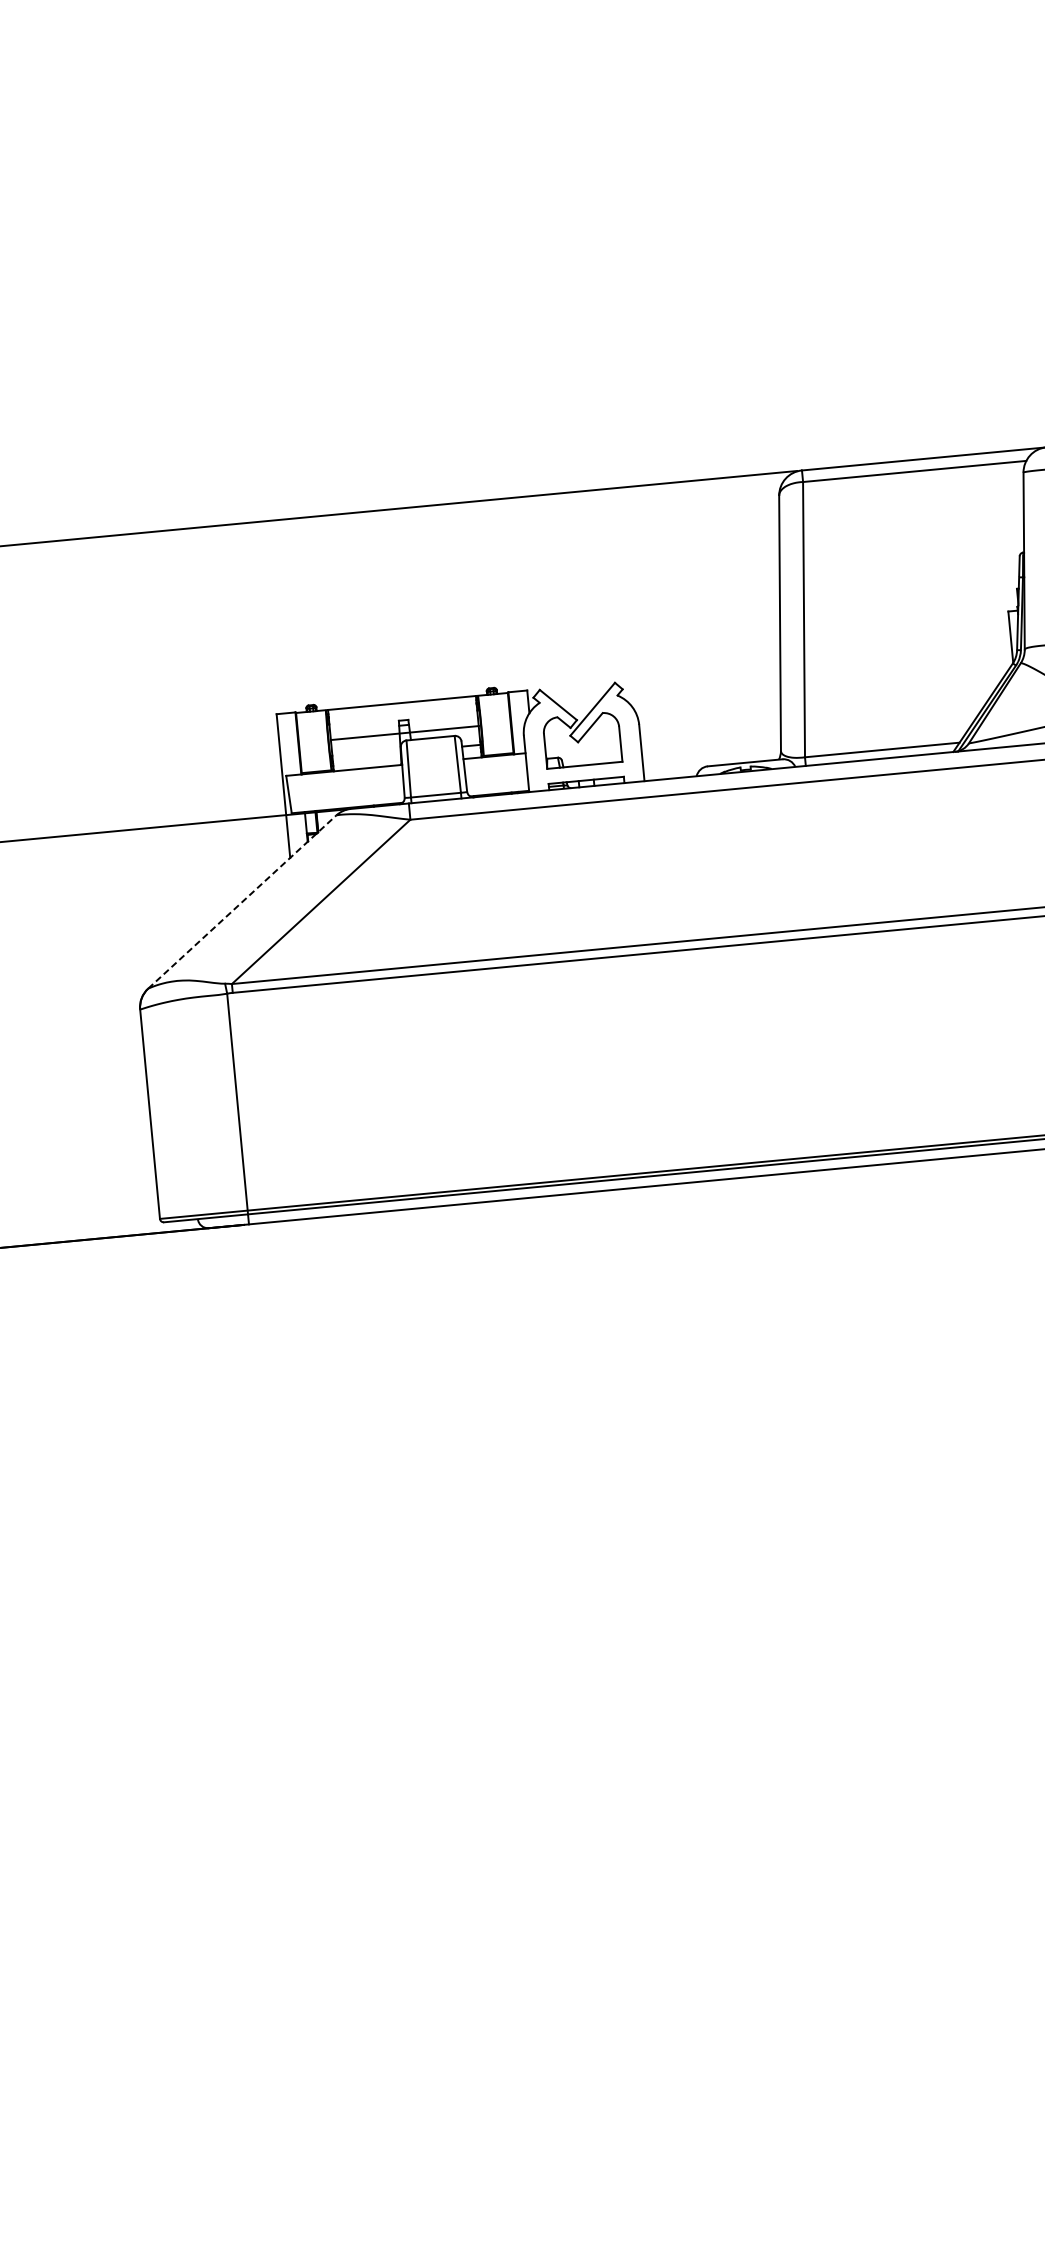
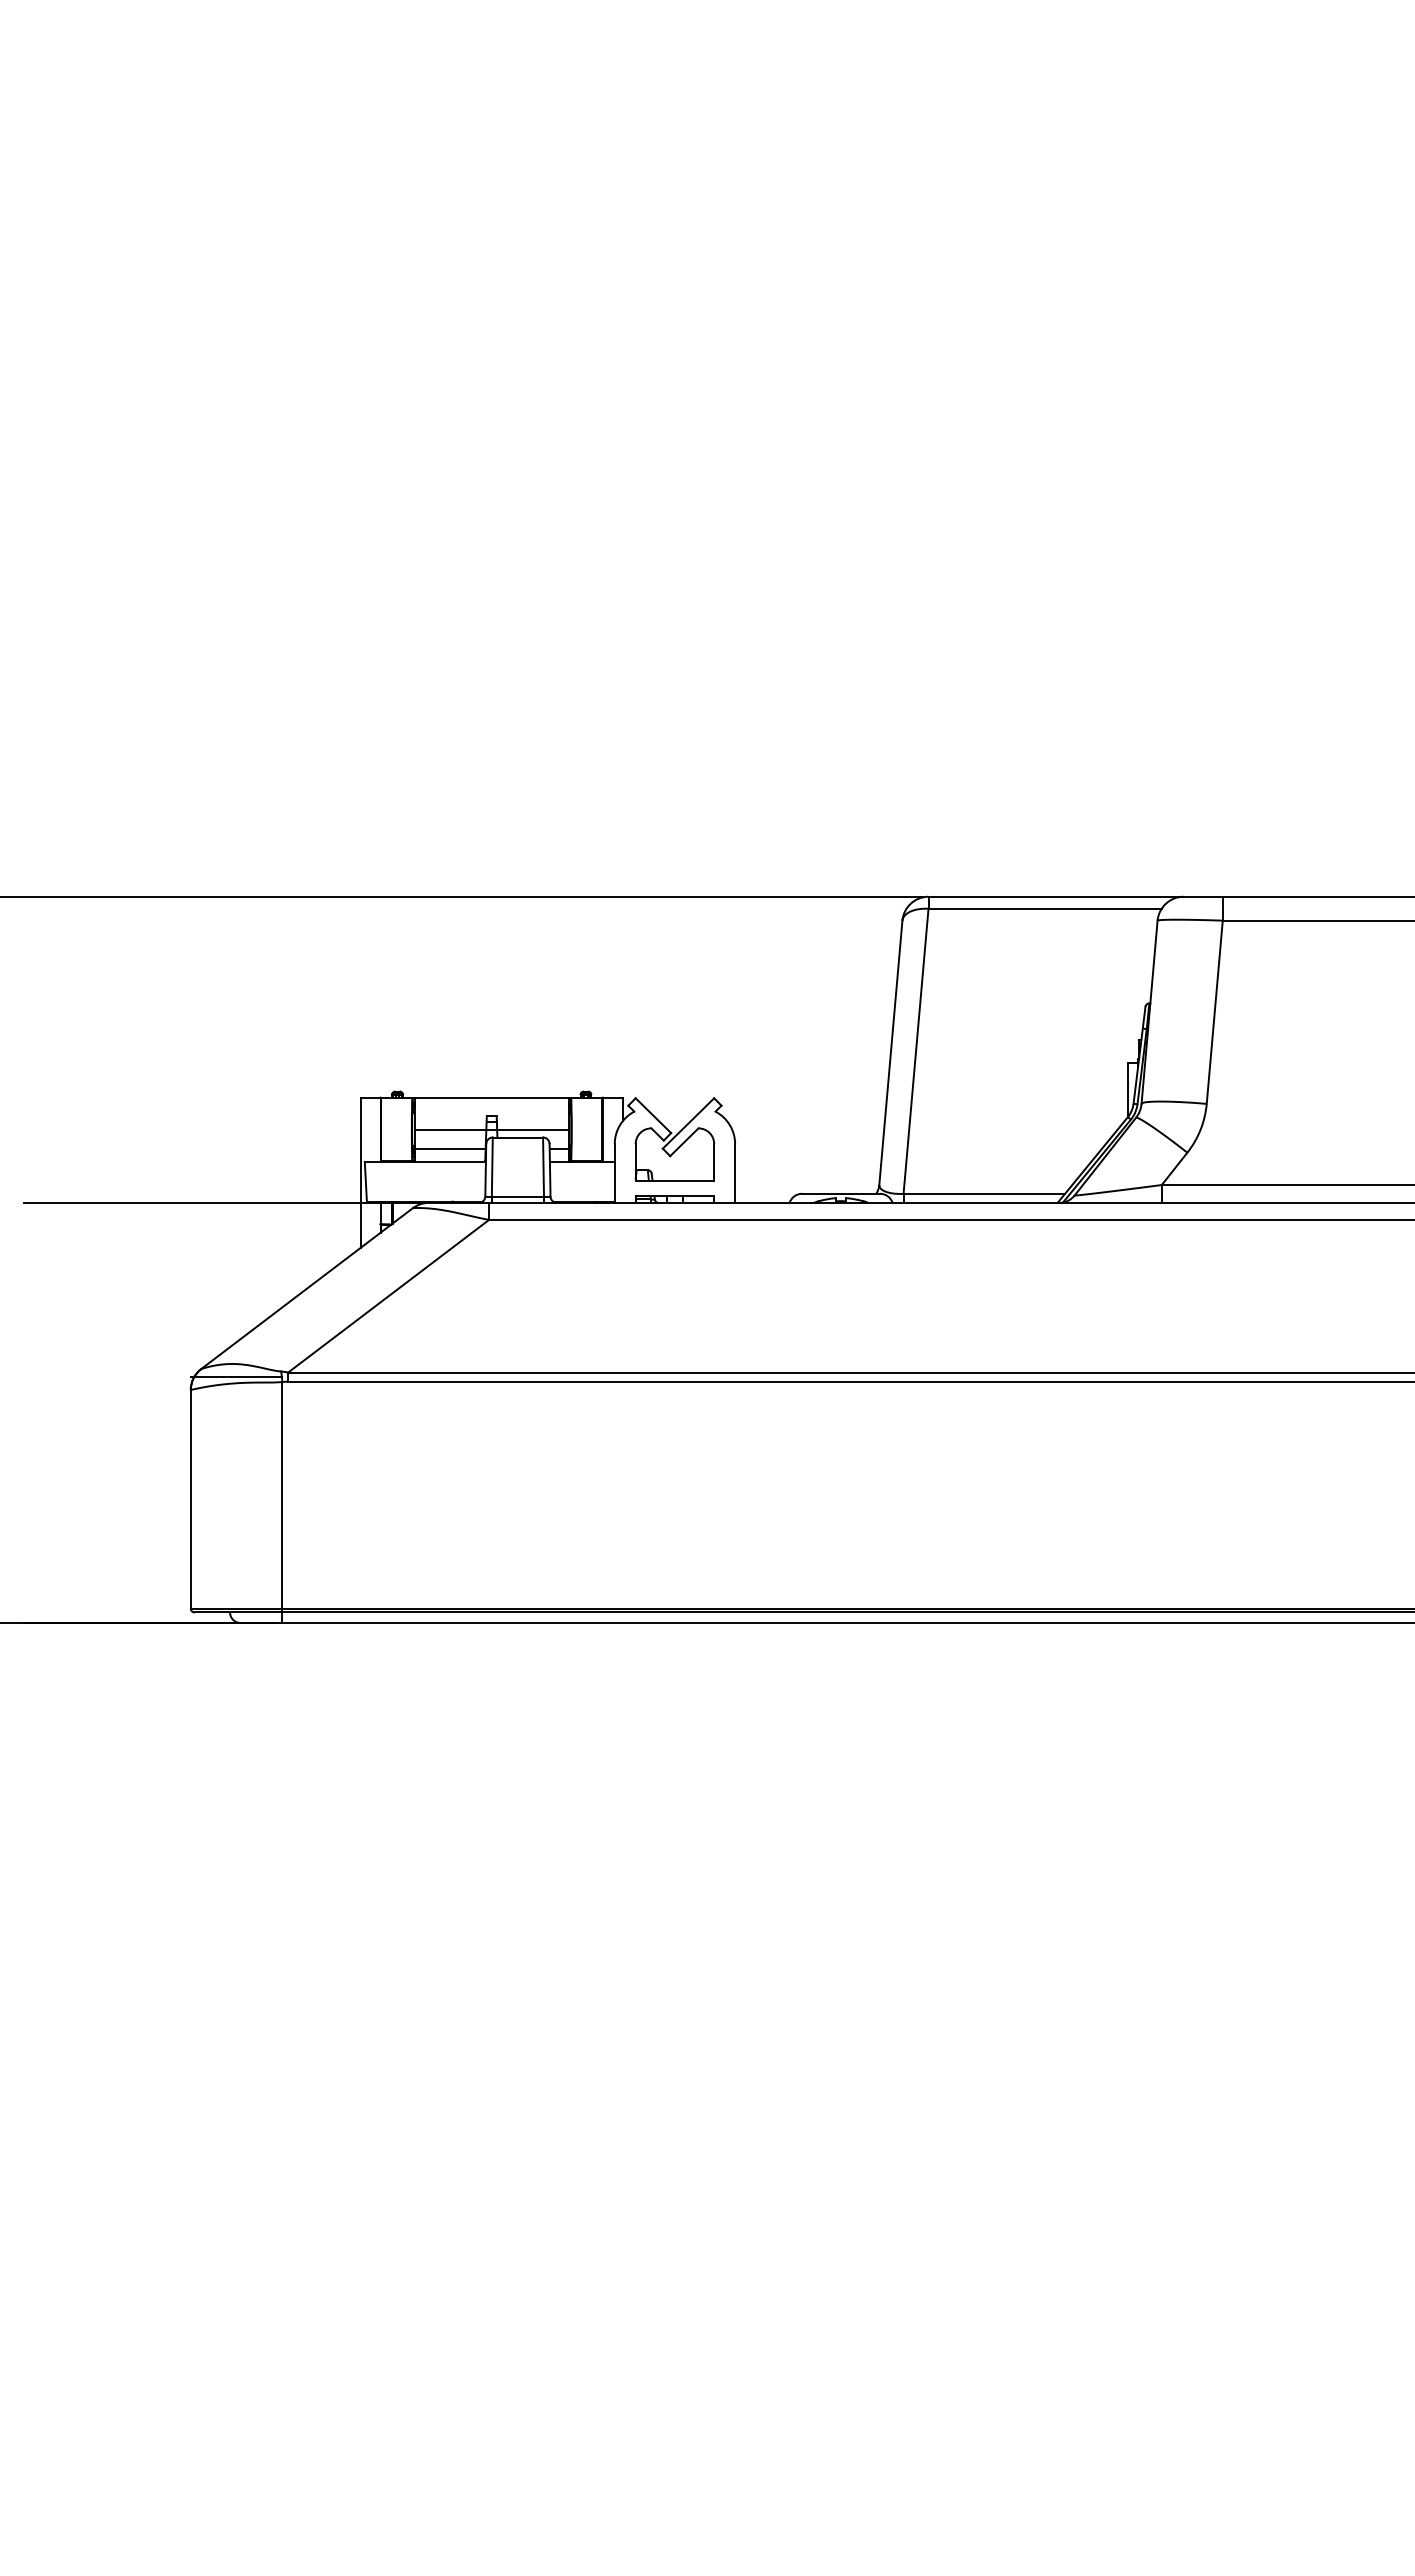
line: (366, 755) -> (449, 1149), added
line: (241, 901) -> (306, 1288), dashed -> solid
line: (182, 992) -> (236, 1376), added

